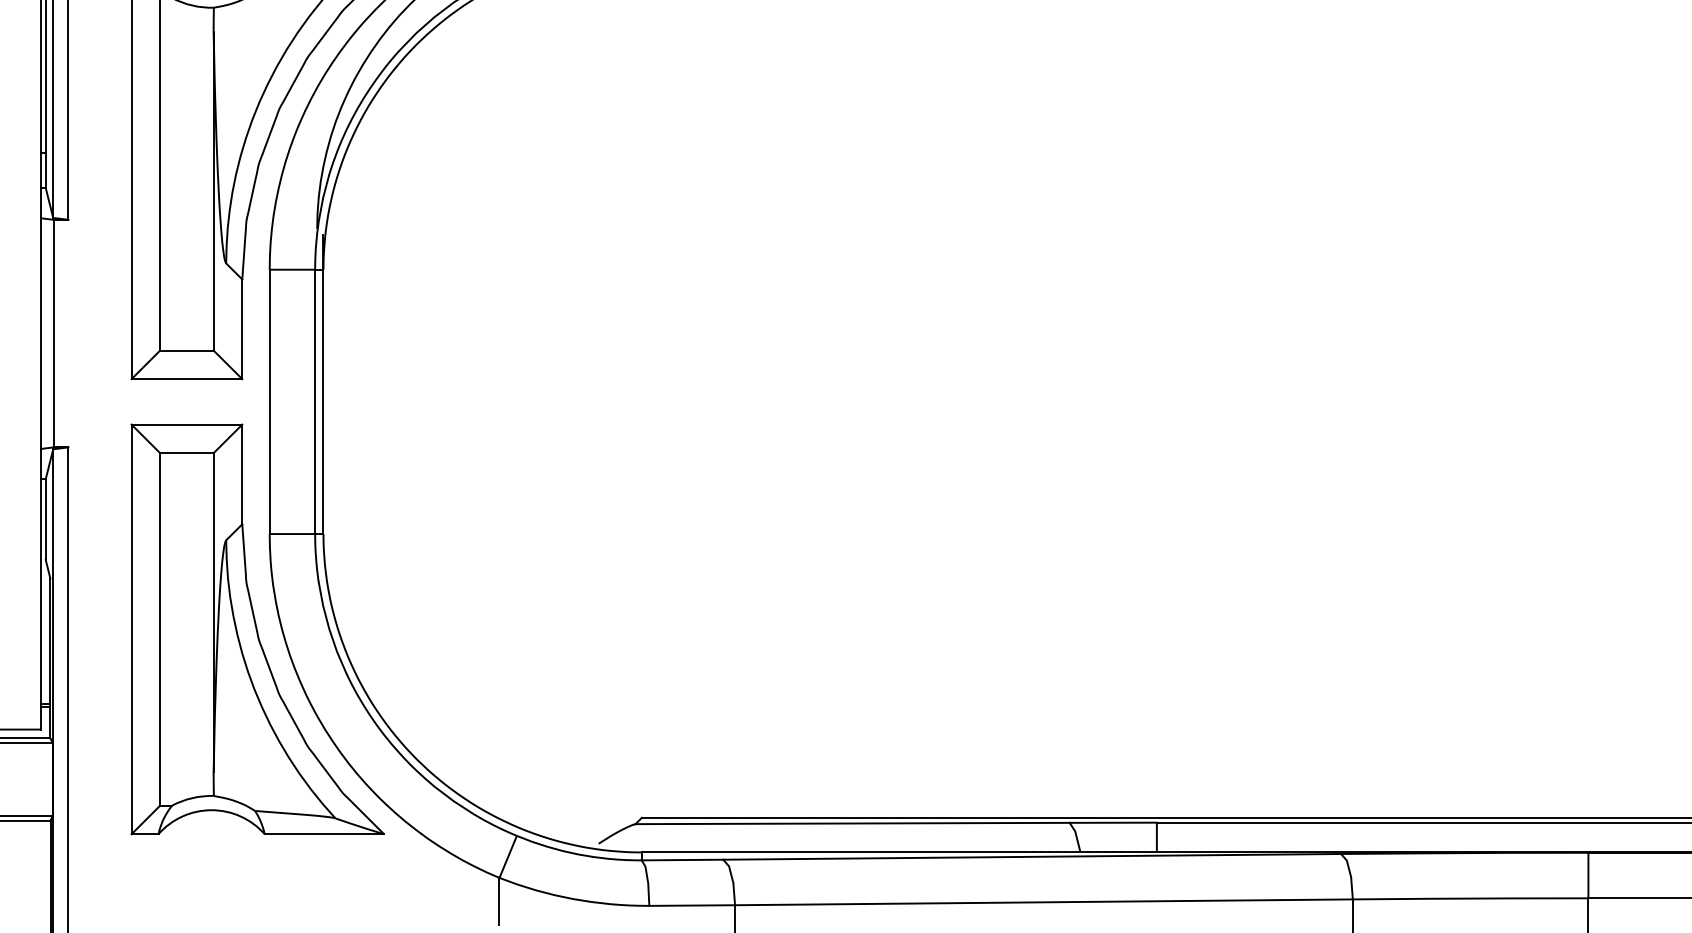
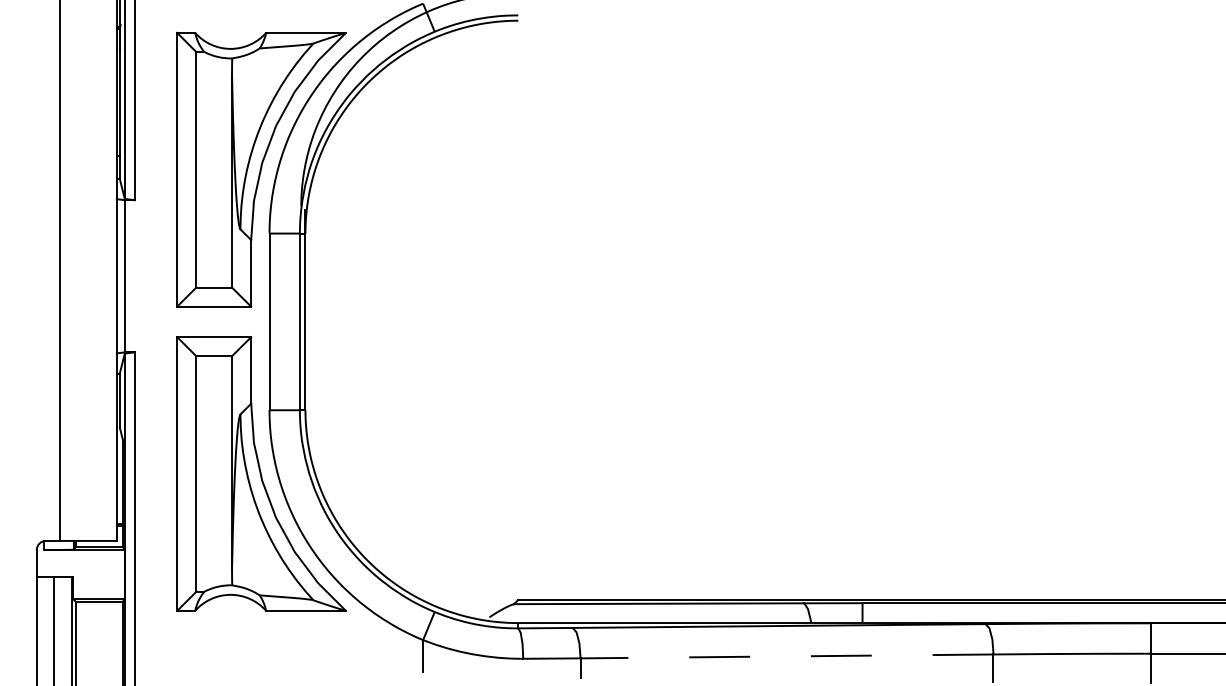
line: (1043, 902) -> (786, 656), solid -> dashed

